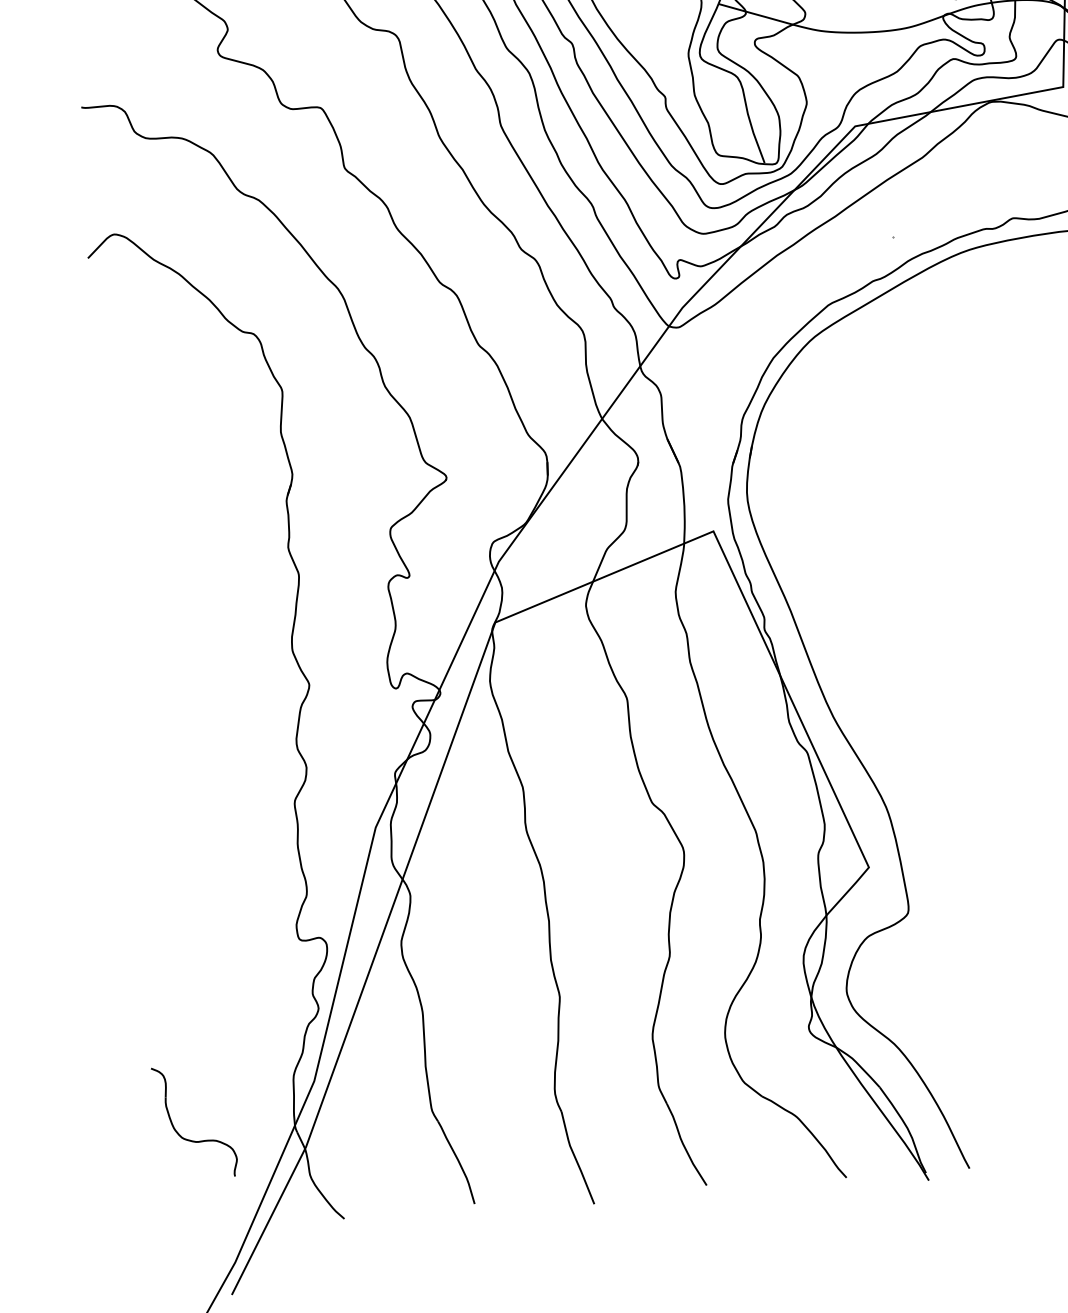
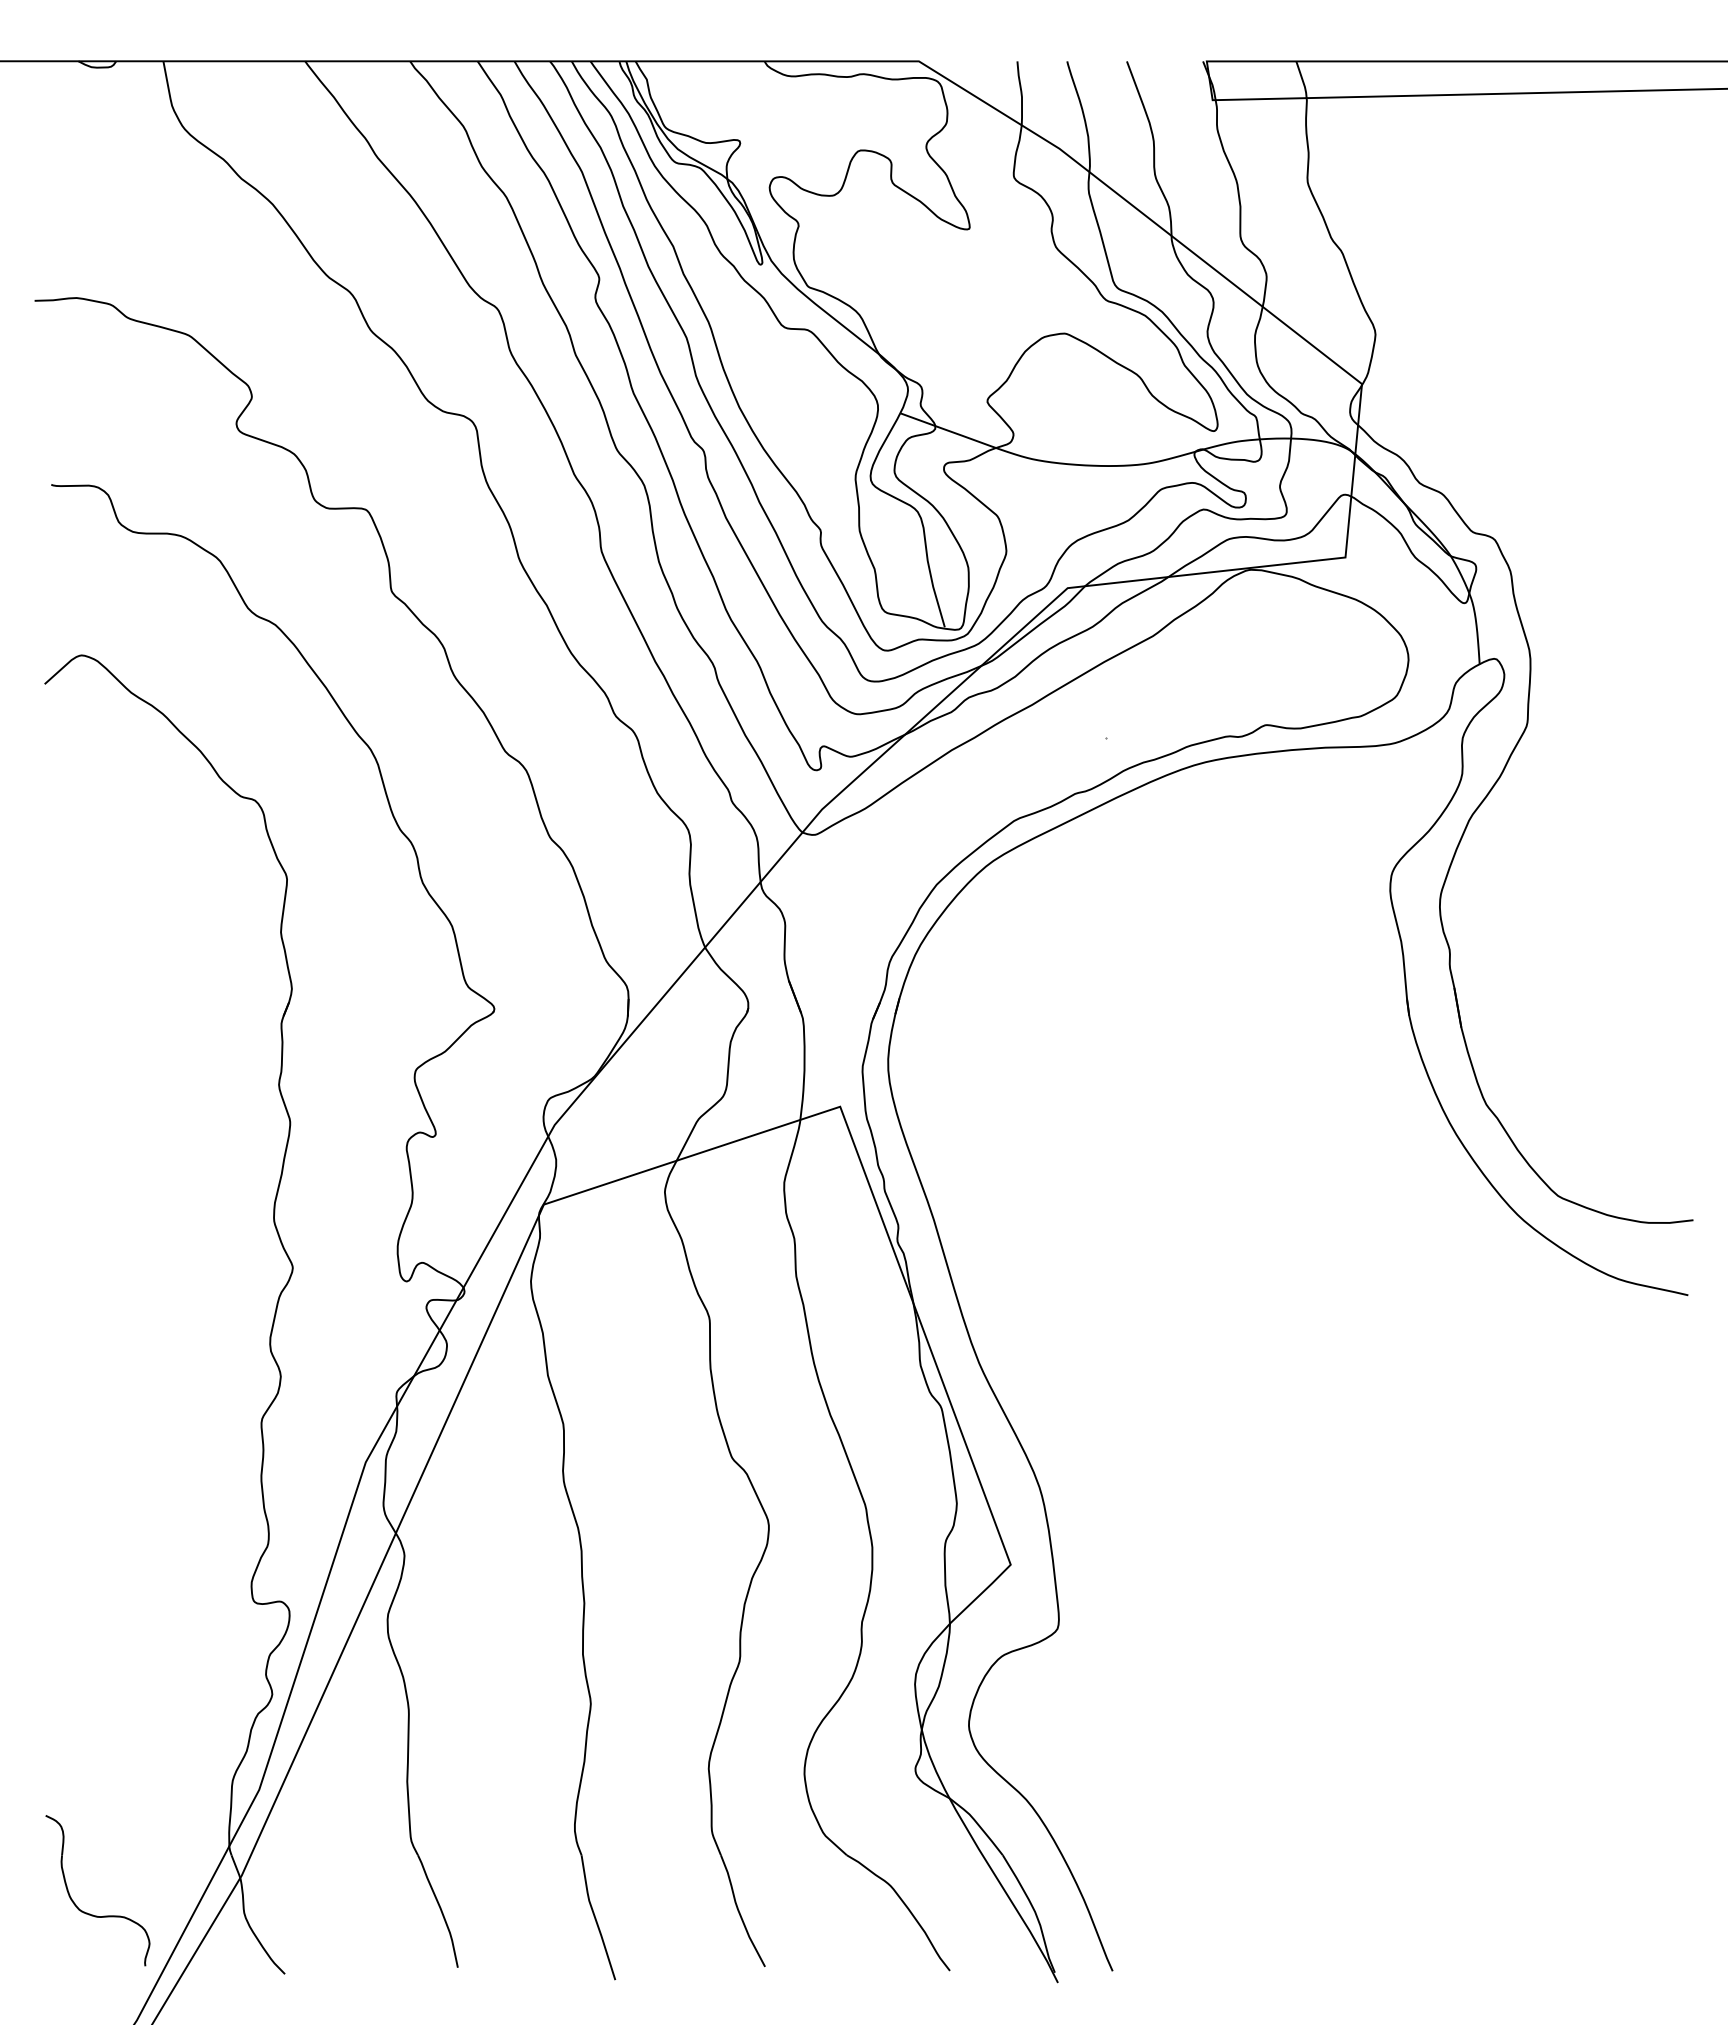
part: (190, 1139) -> (90, 1913), moved

